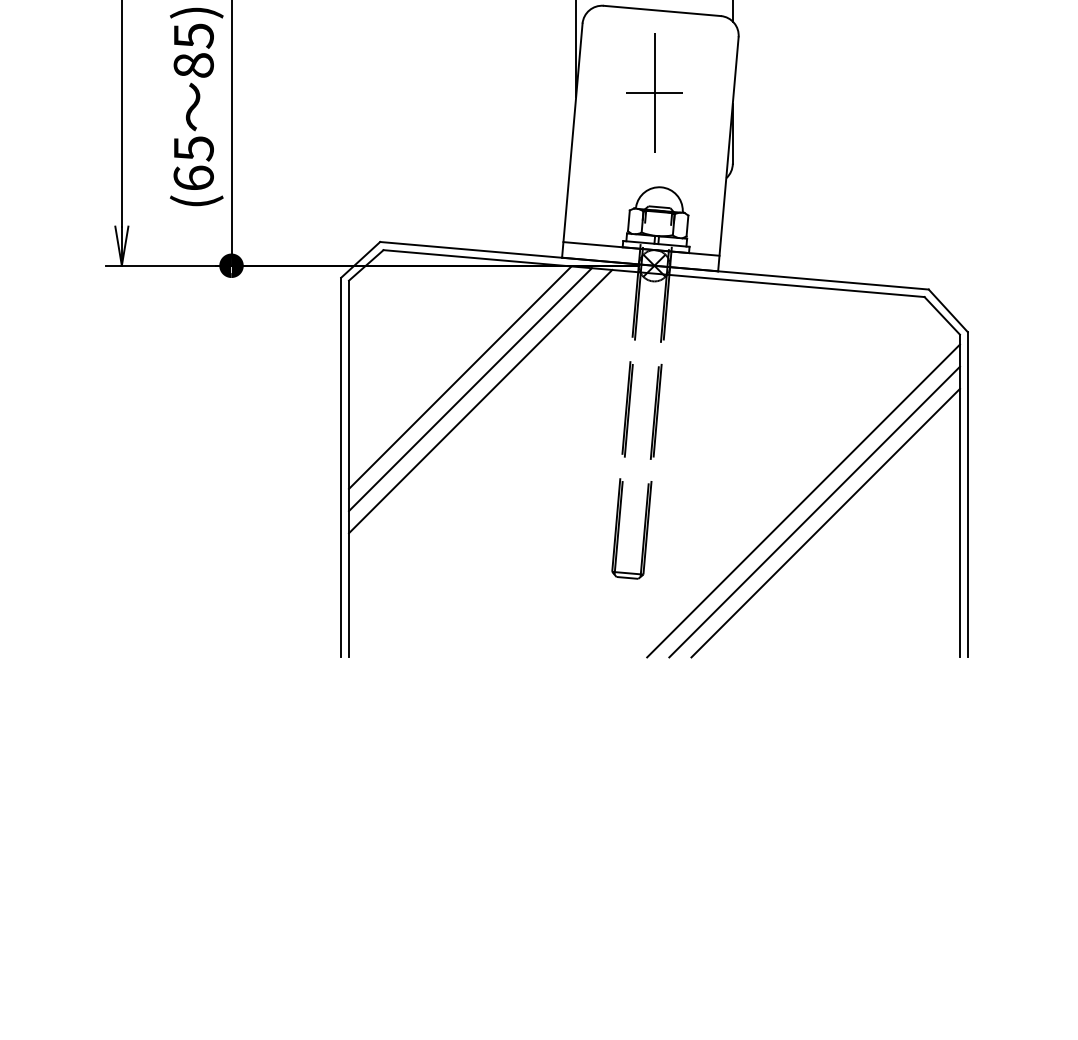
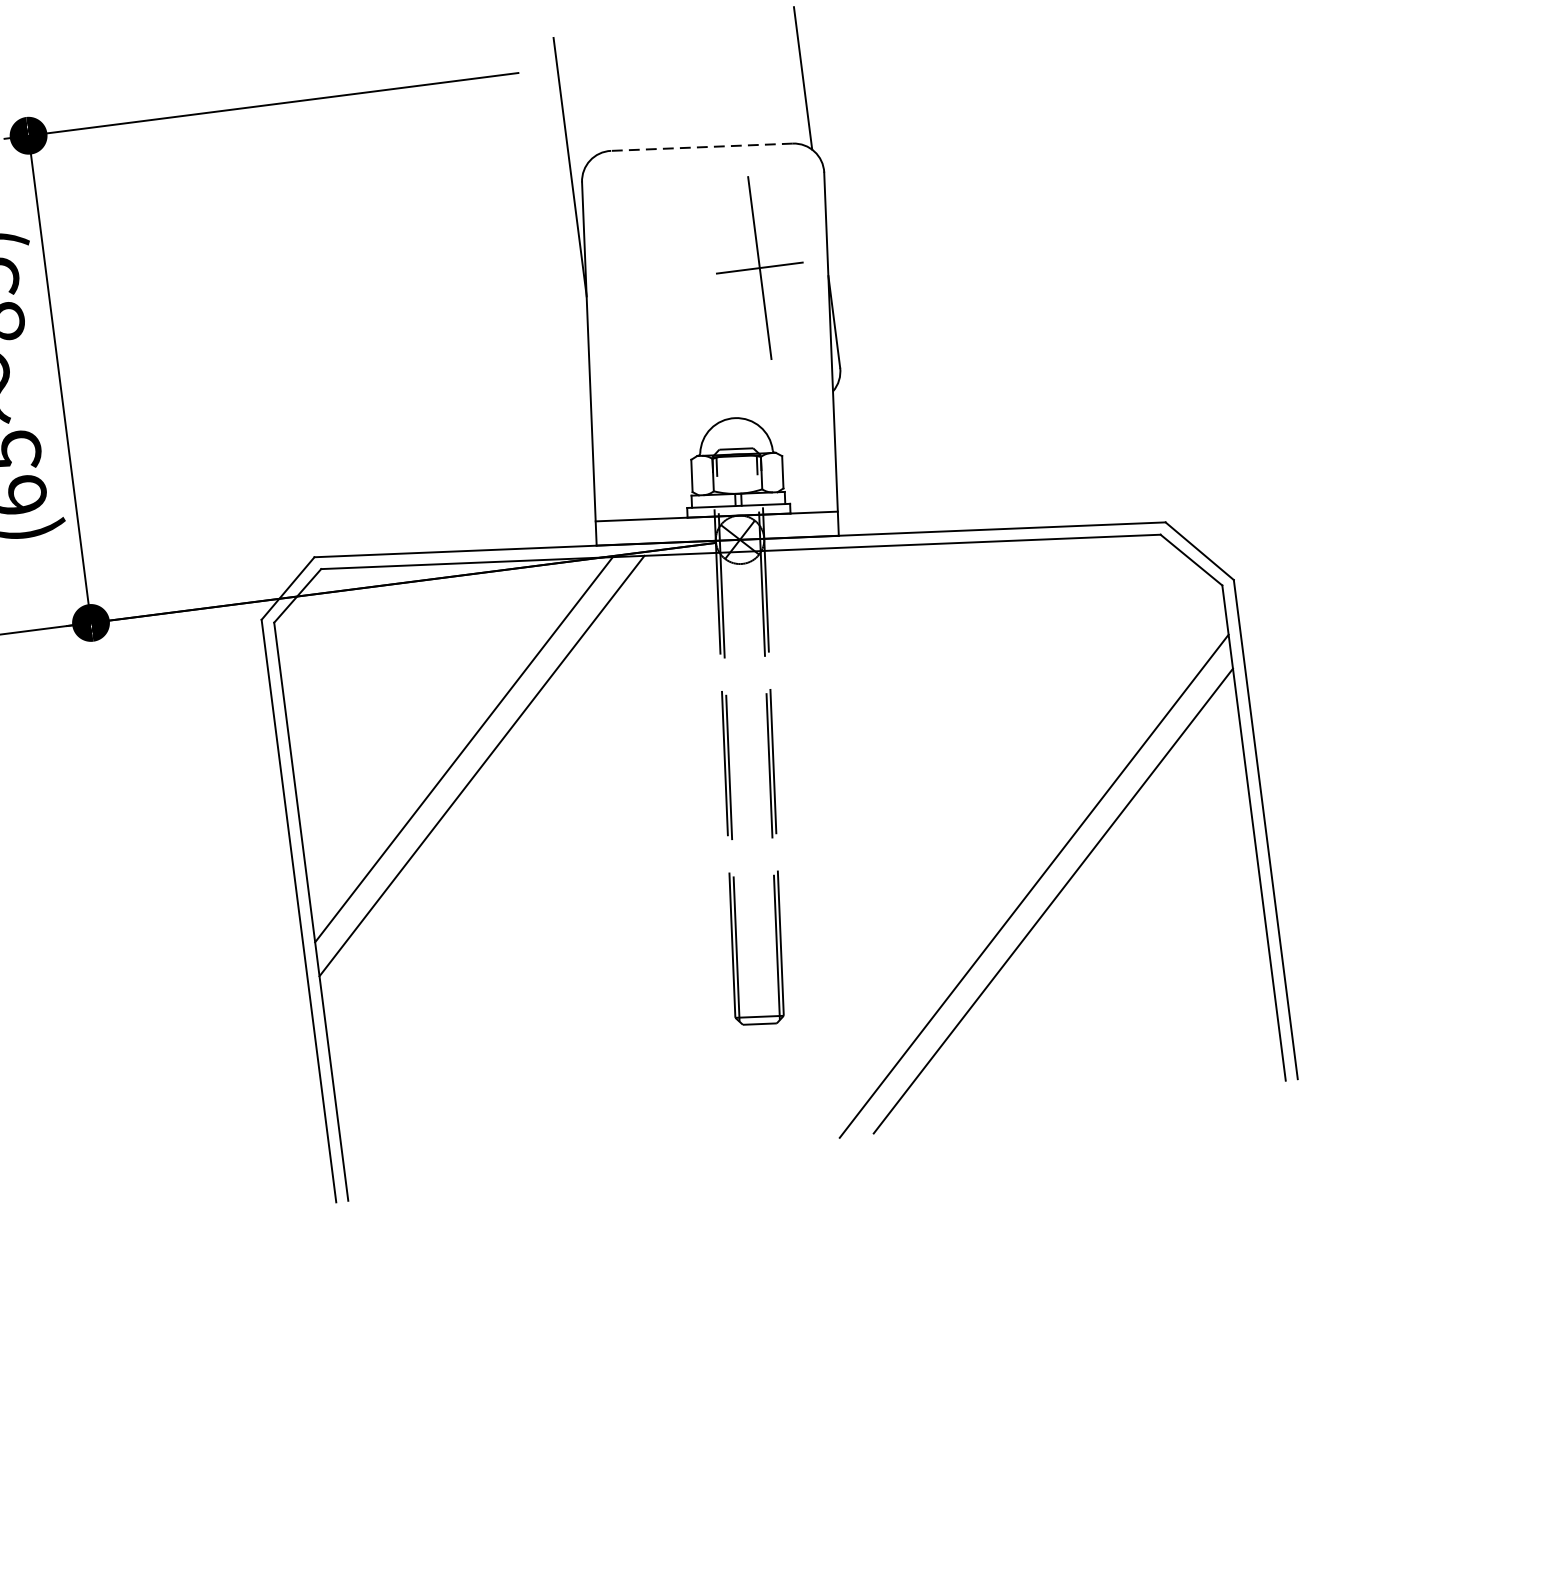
line: (662, 10) -> (702, 146), solid -> dashed
part: (654, 92) -> (759, 267), moved
line: (480, 401) -> (499, 782), removed
line: (803, 500) -> (1014, 870), removed

